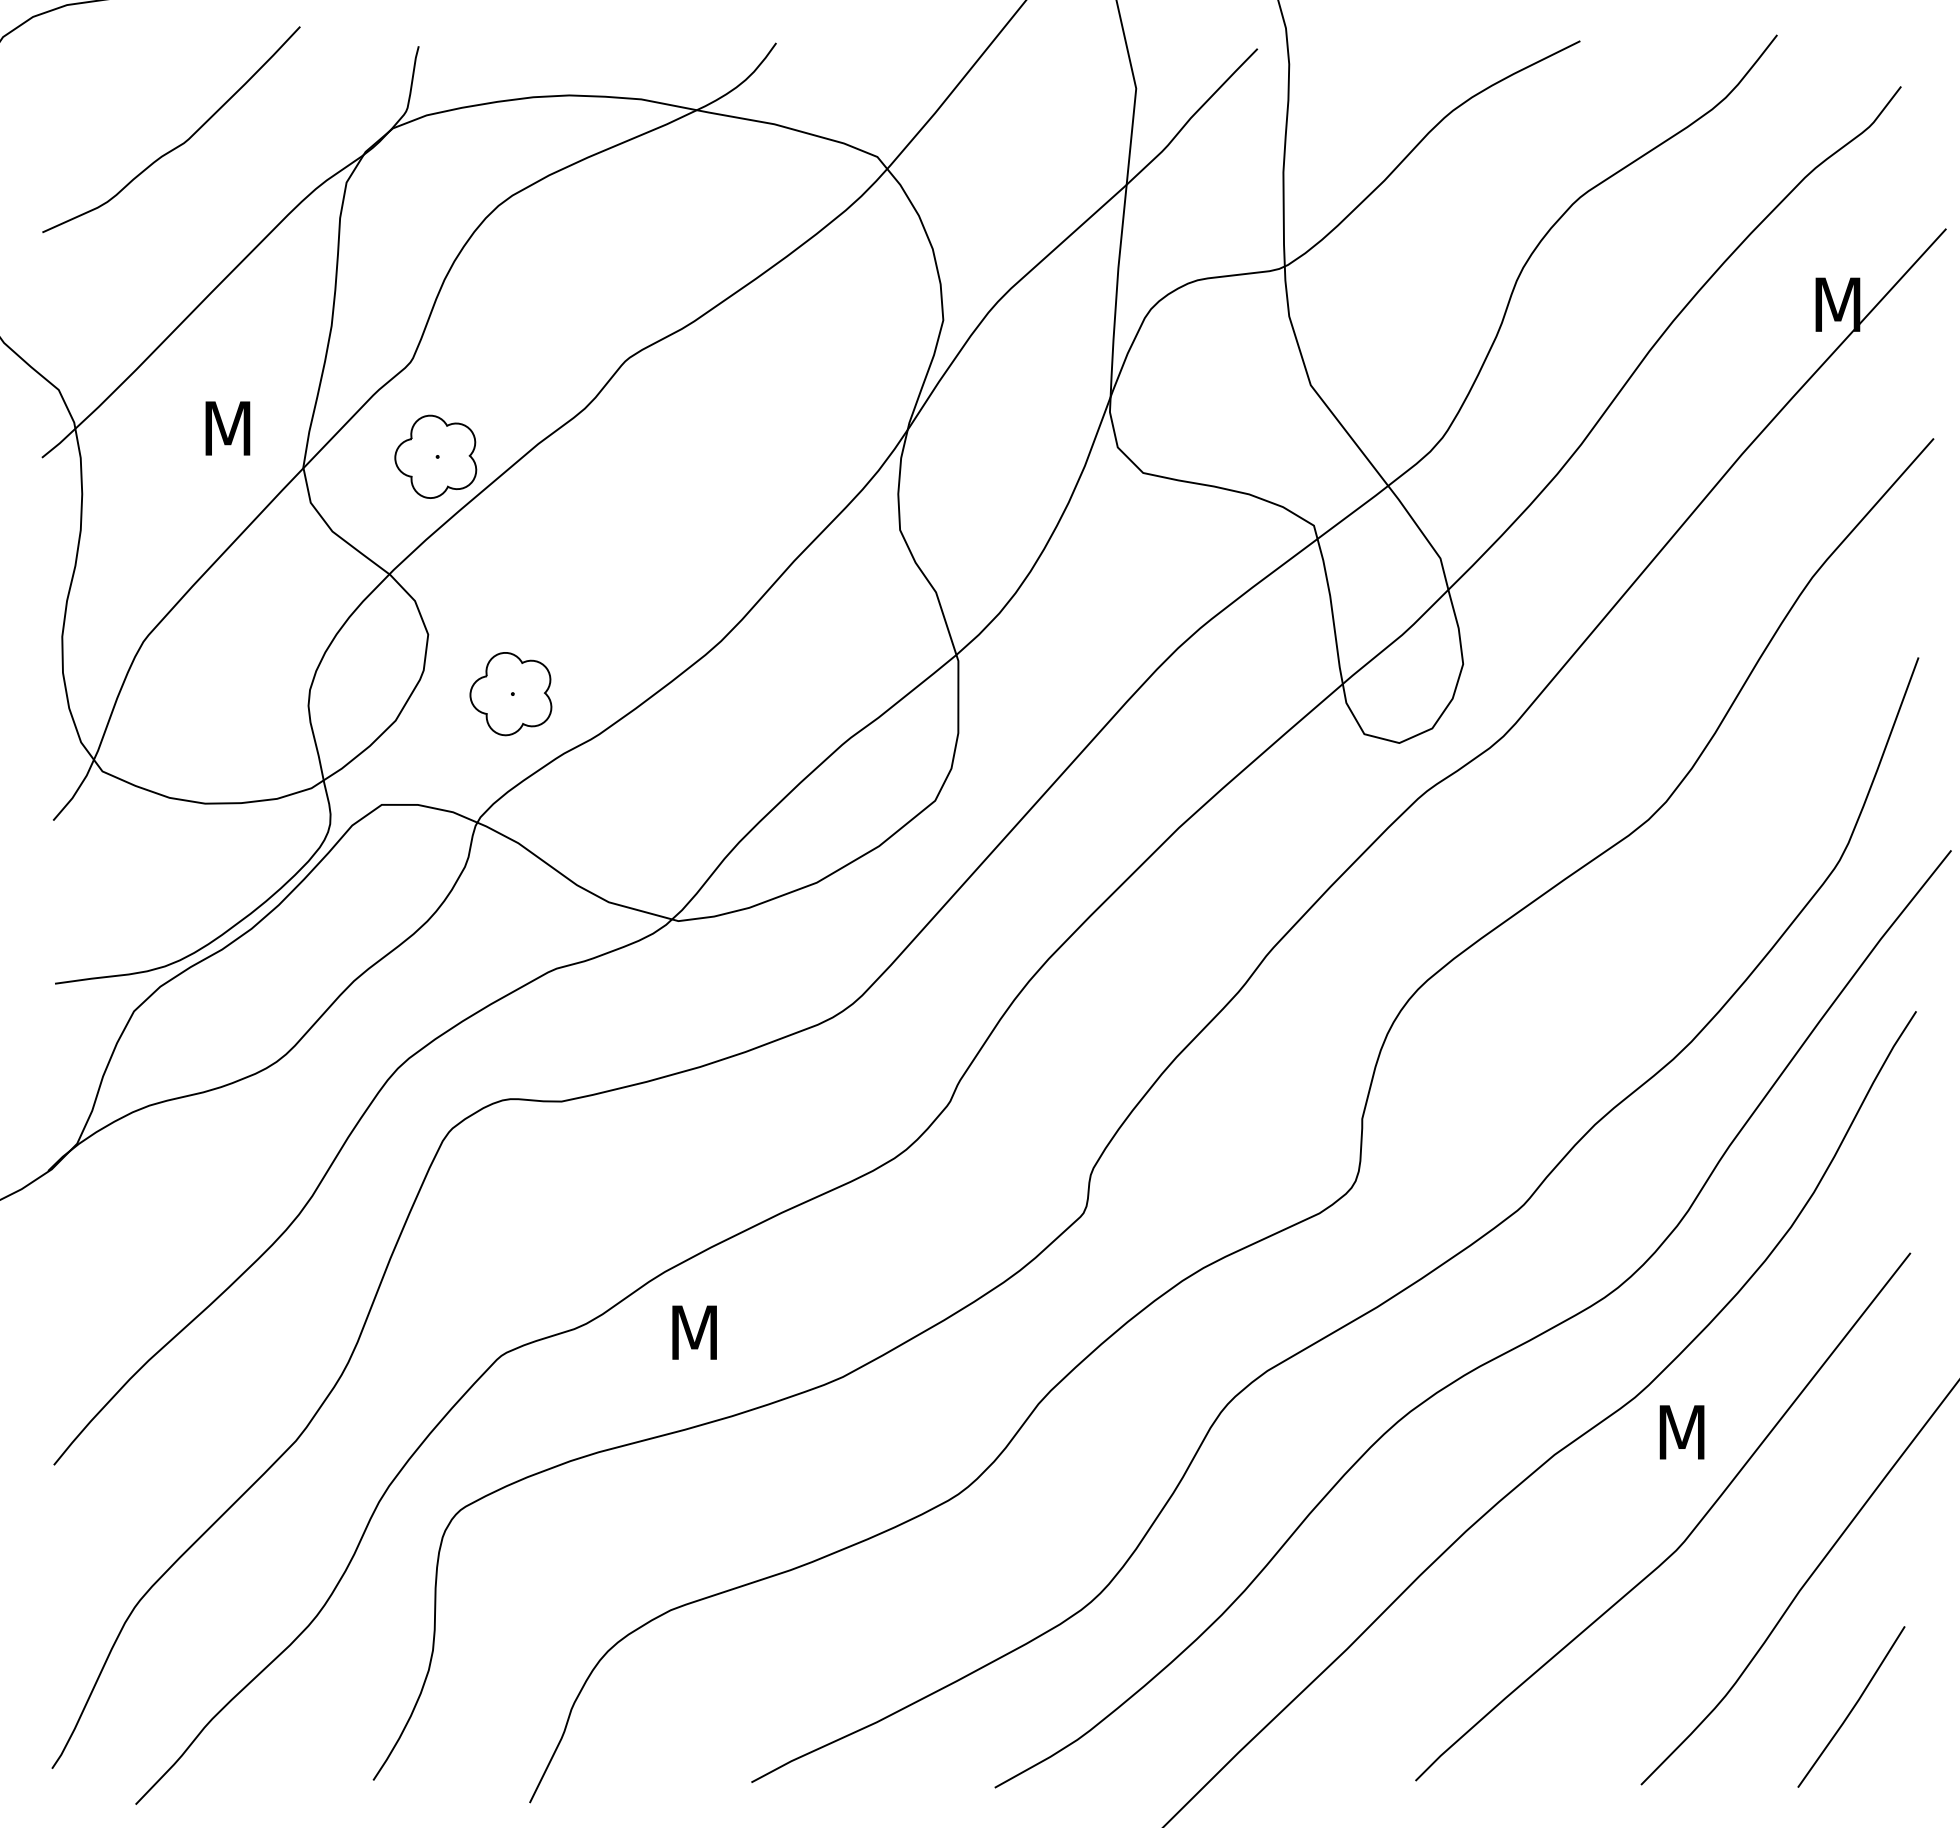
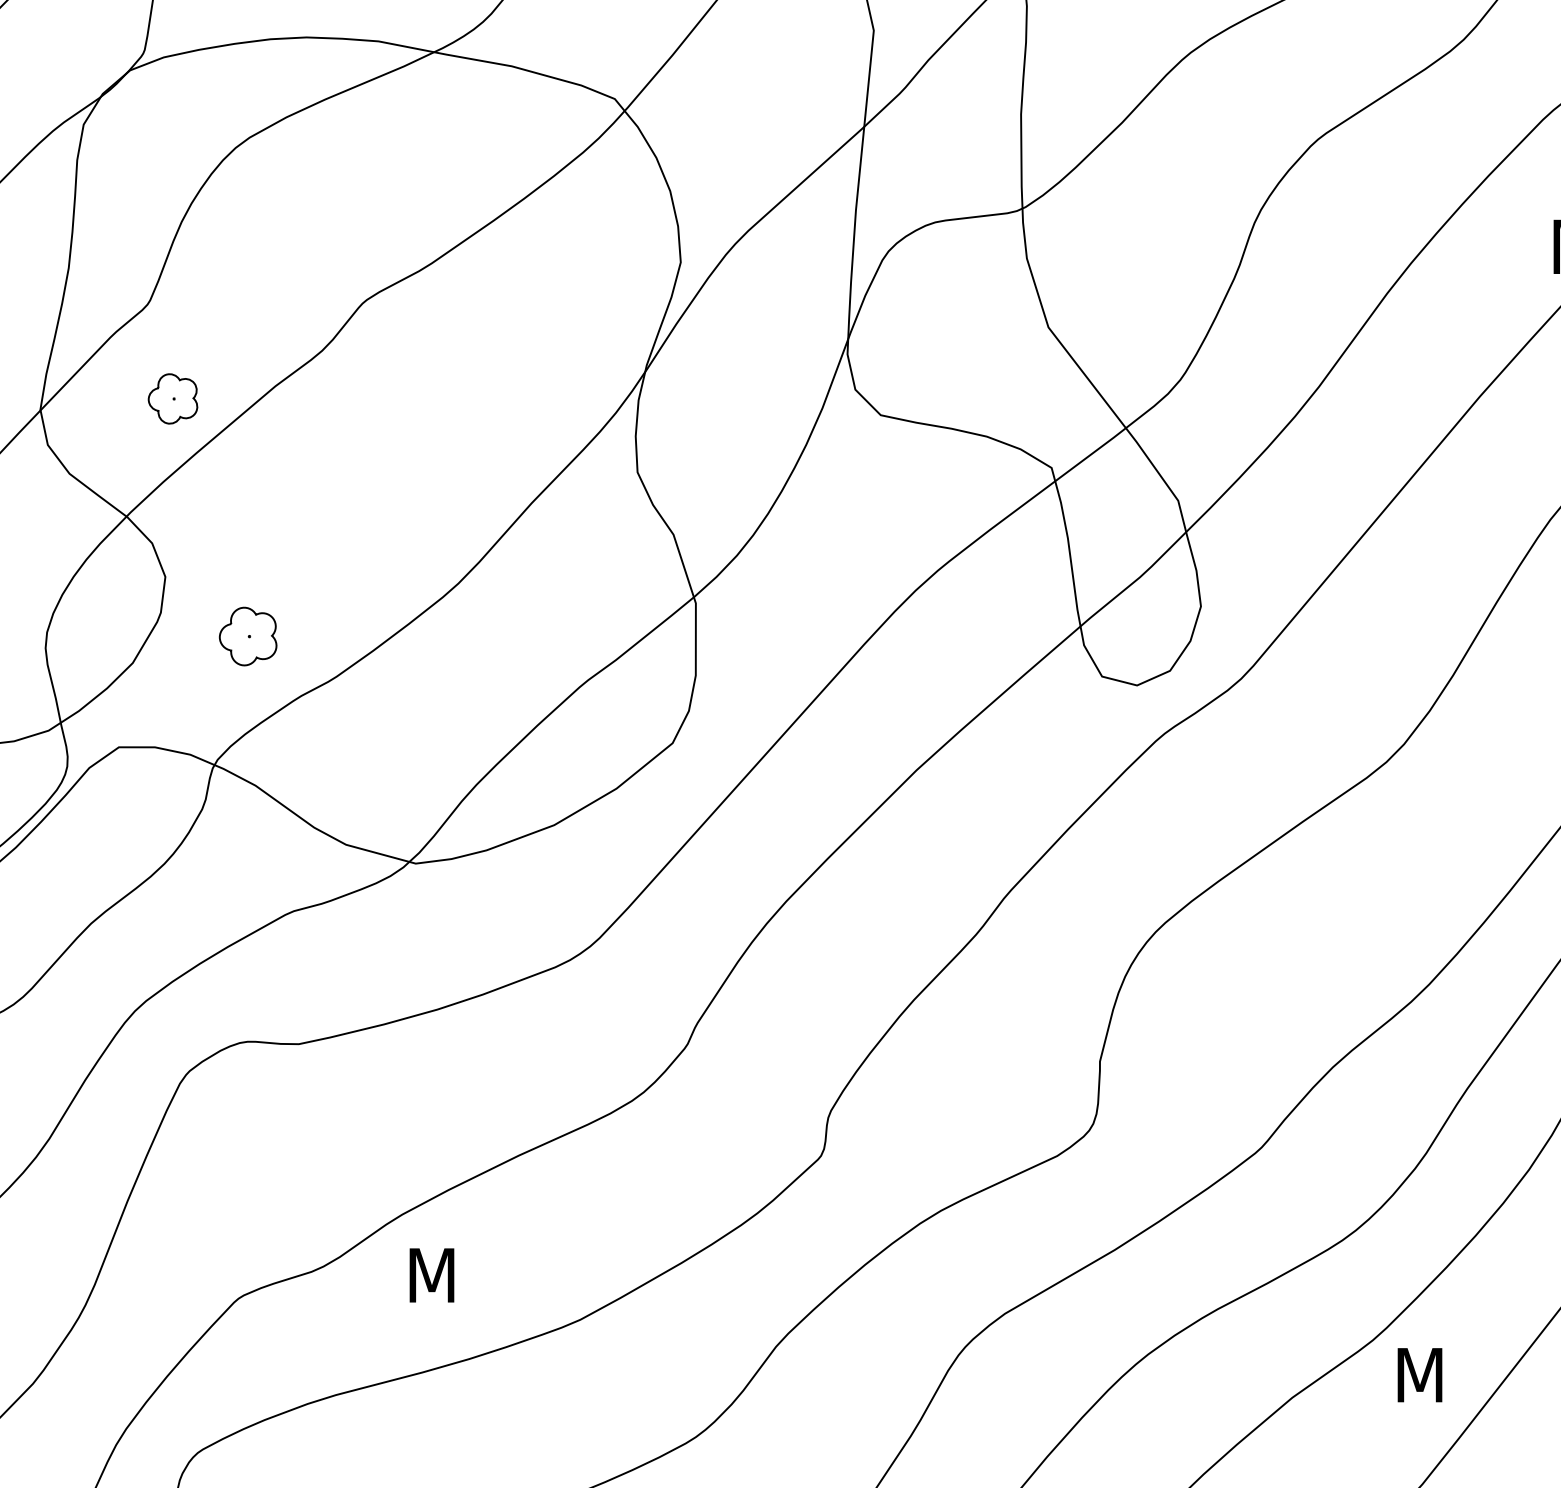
part: (435, 456) -> (172, 398), size x0.6
part: (510, 694) -> (247, 636), size x0.7

